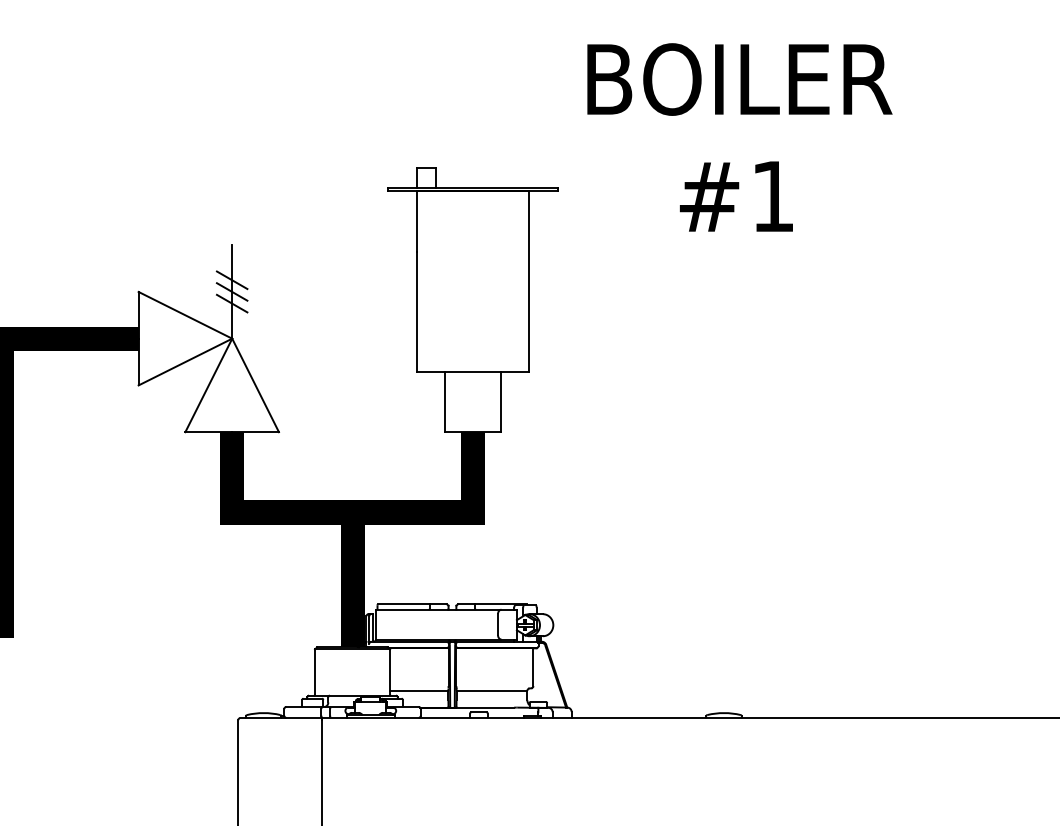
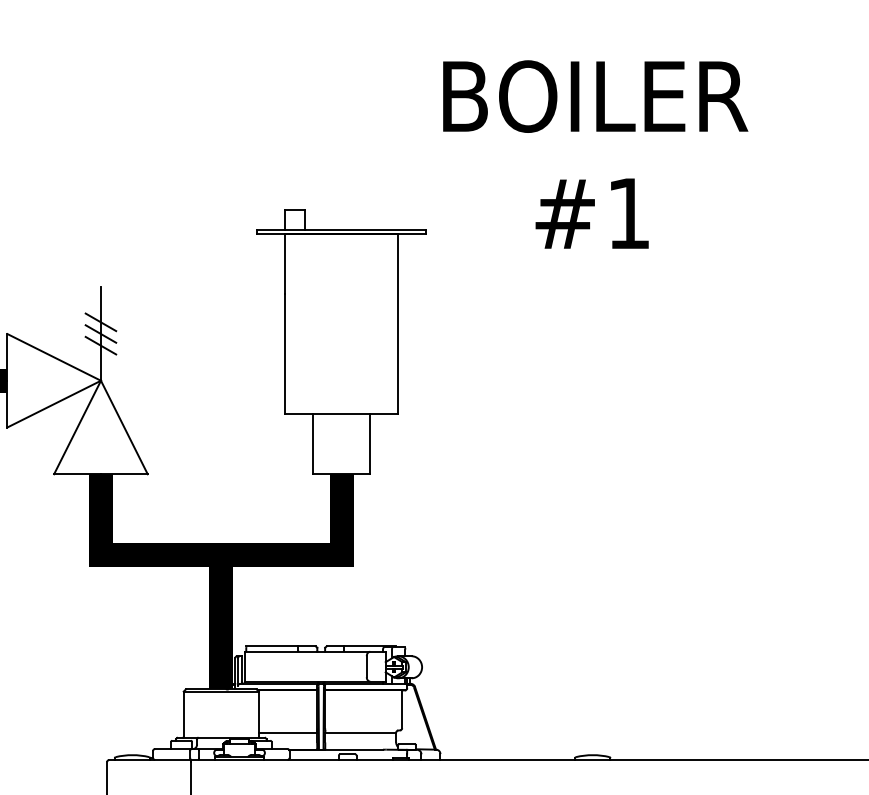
text: (739, 137) -> (595, 154), moved

